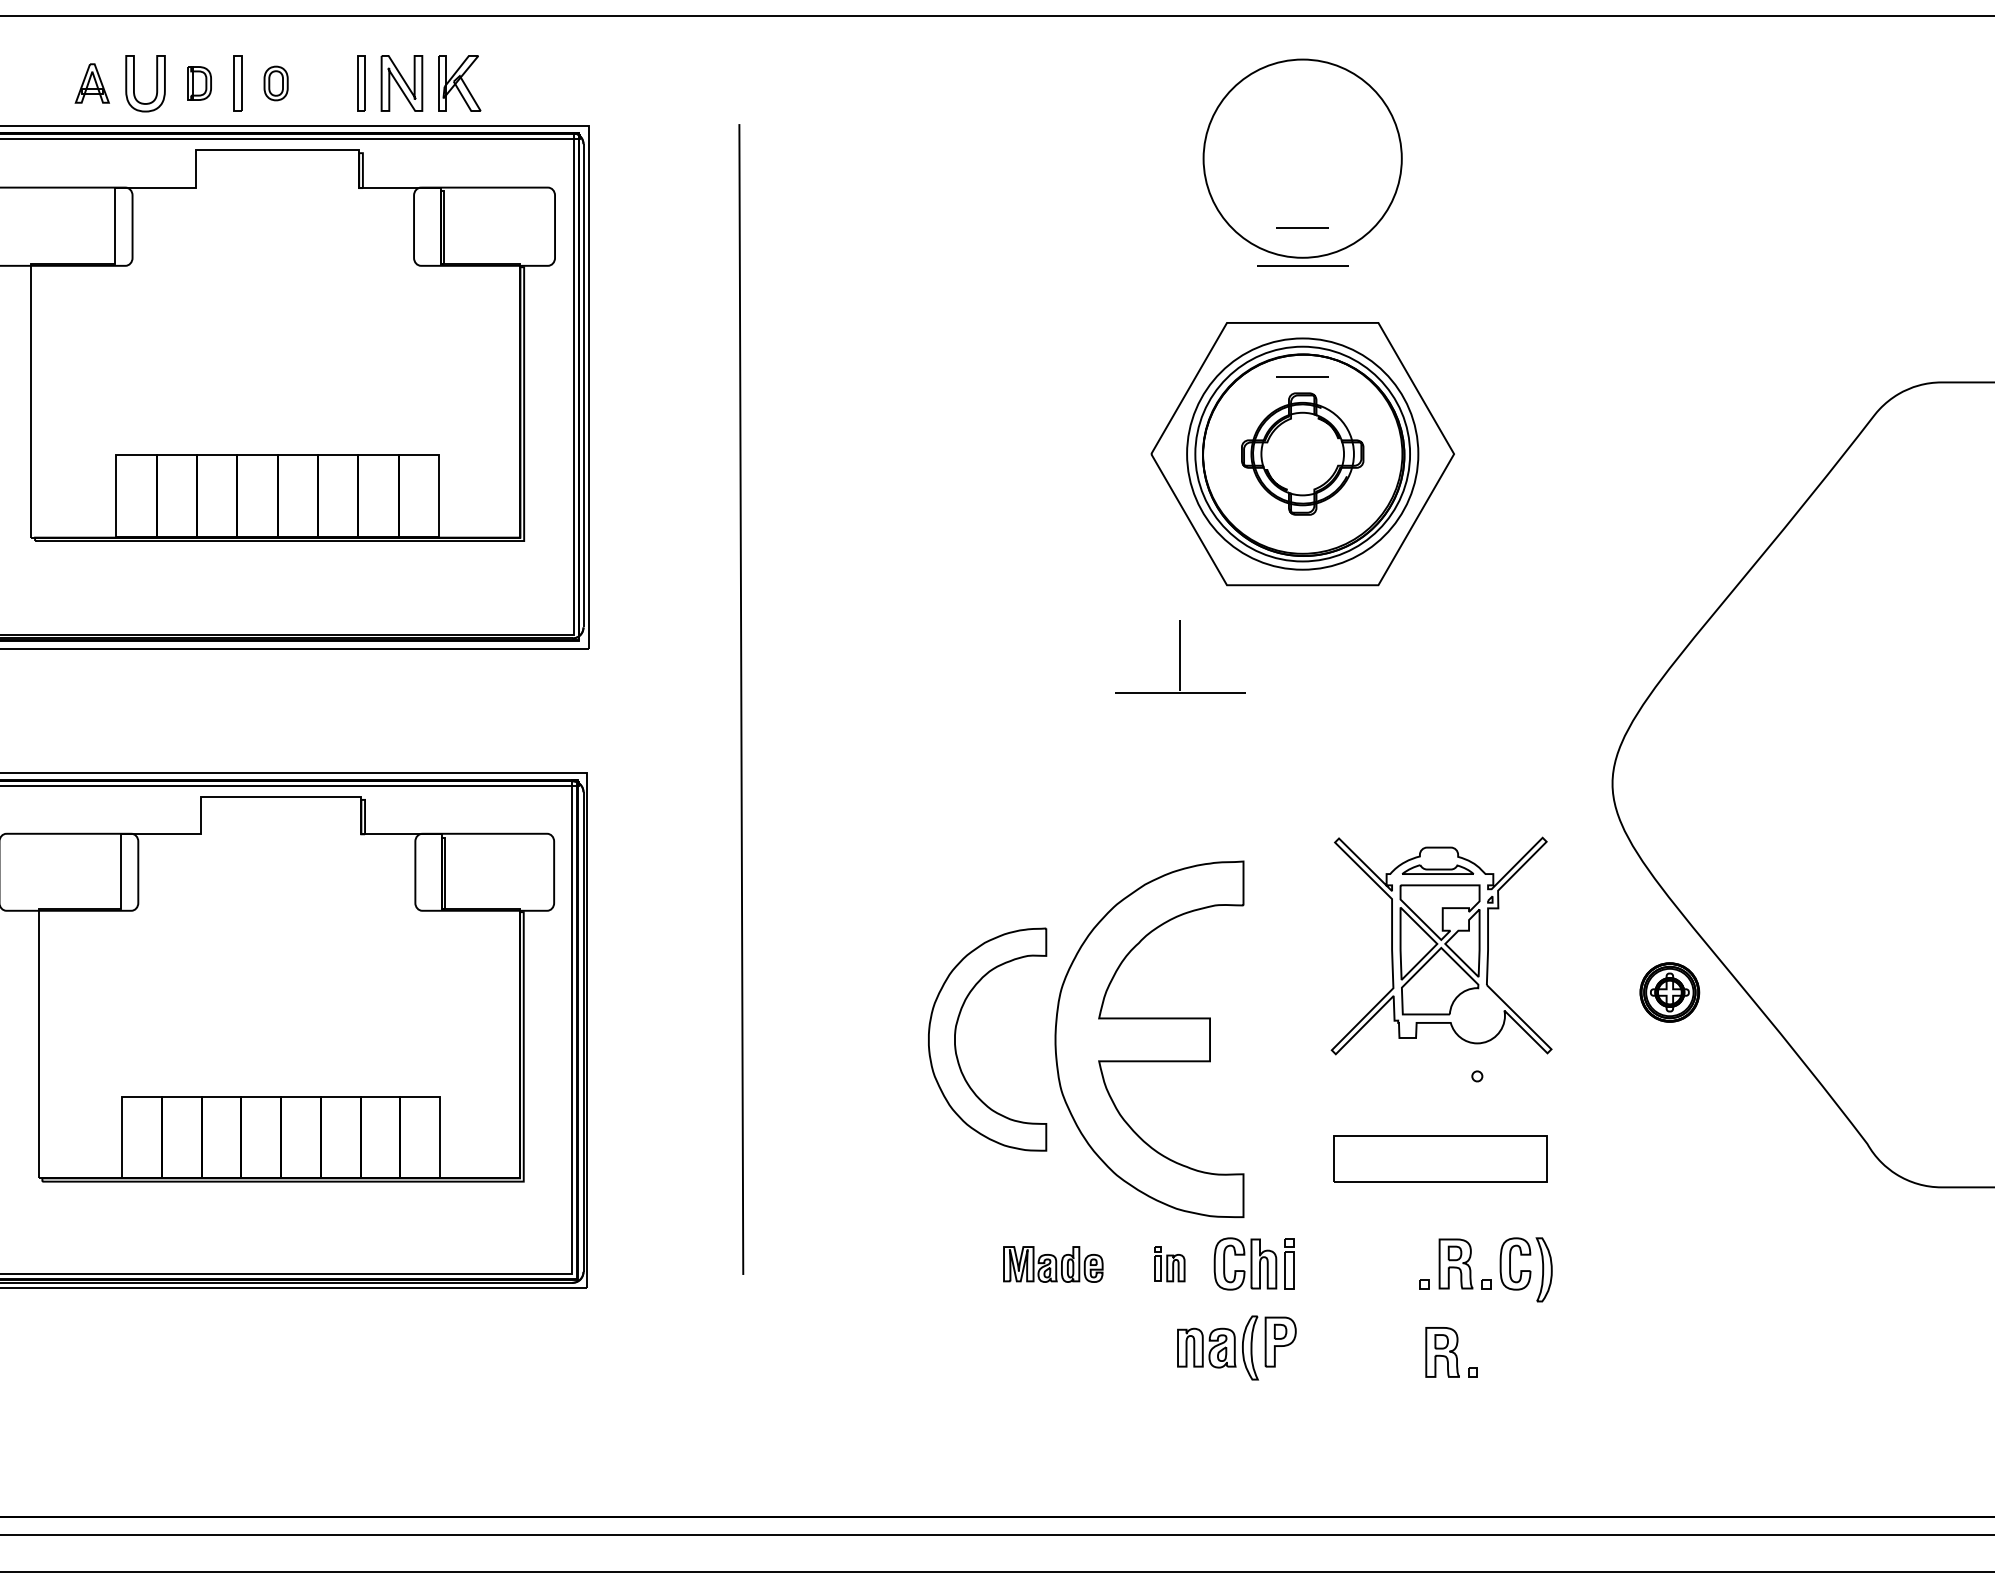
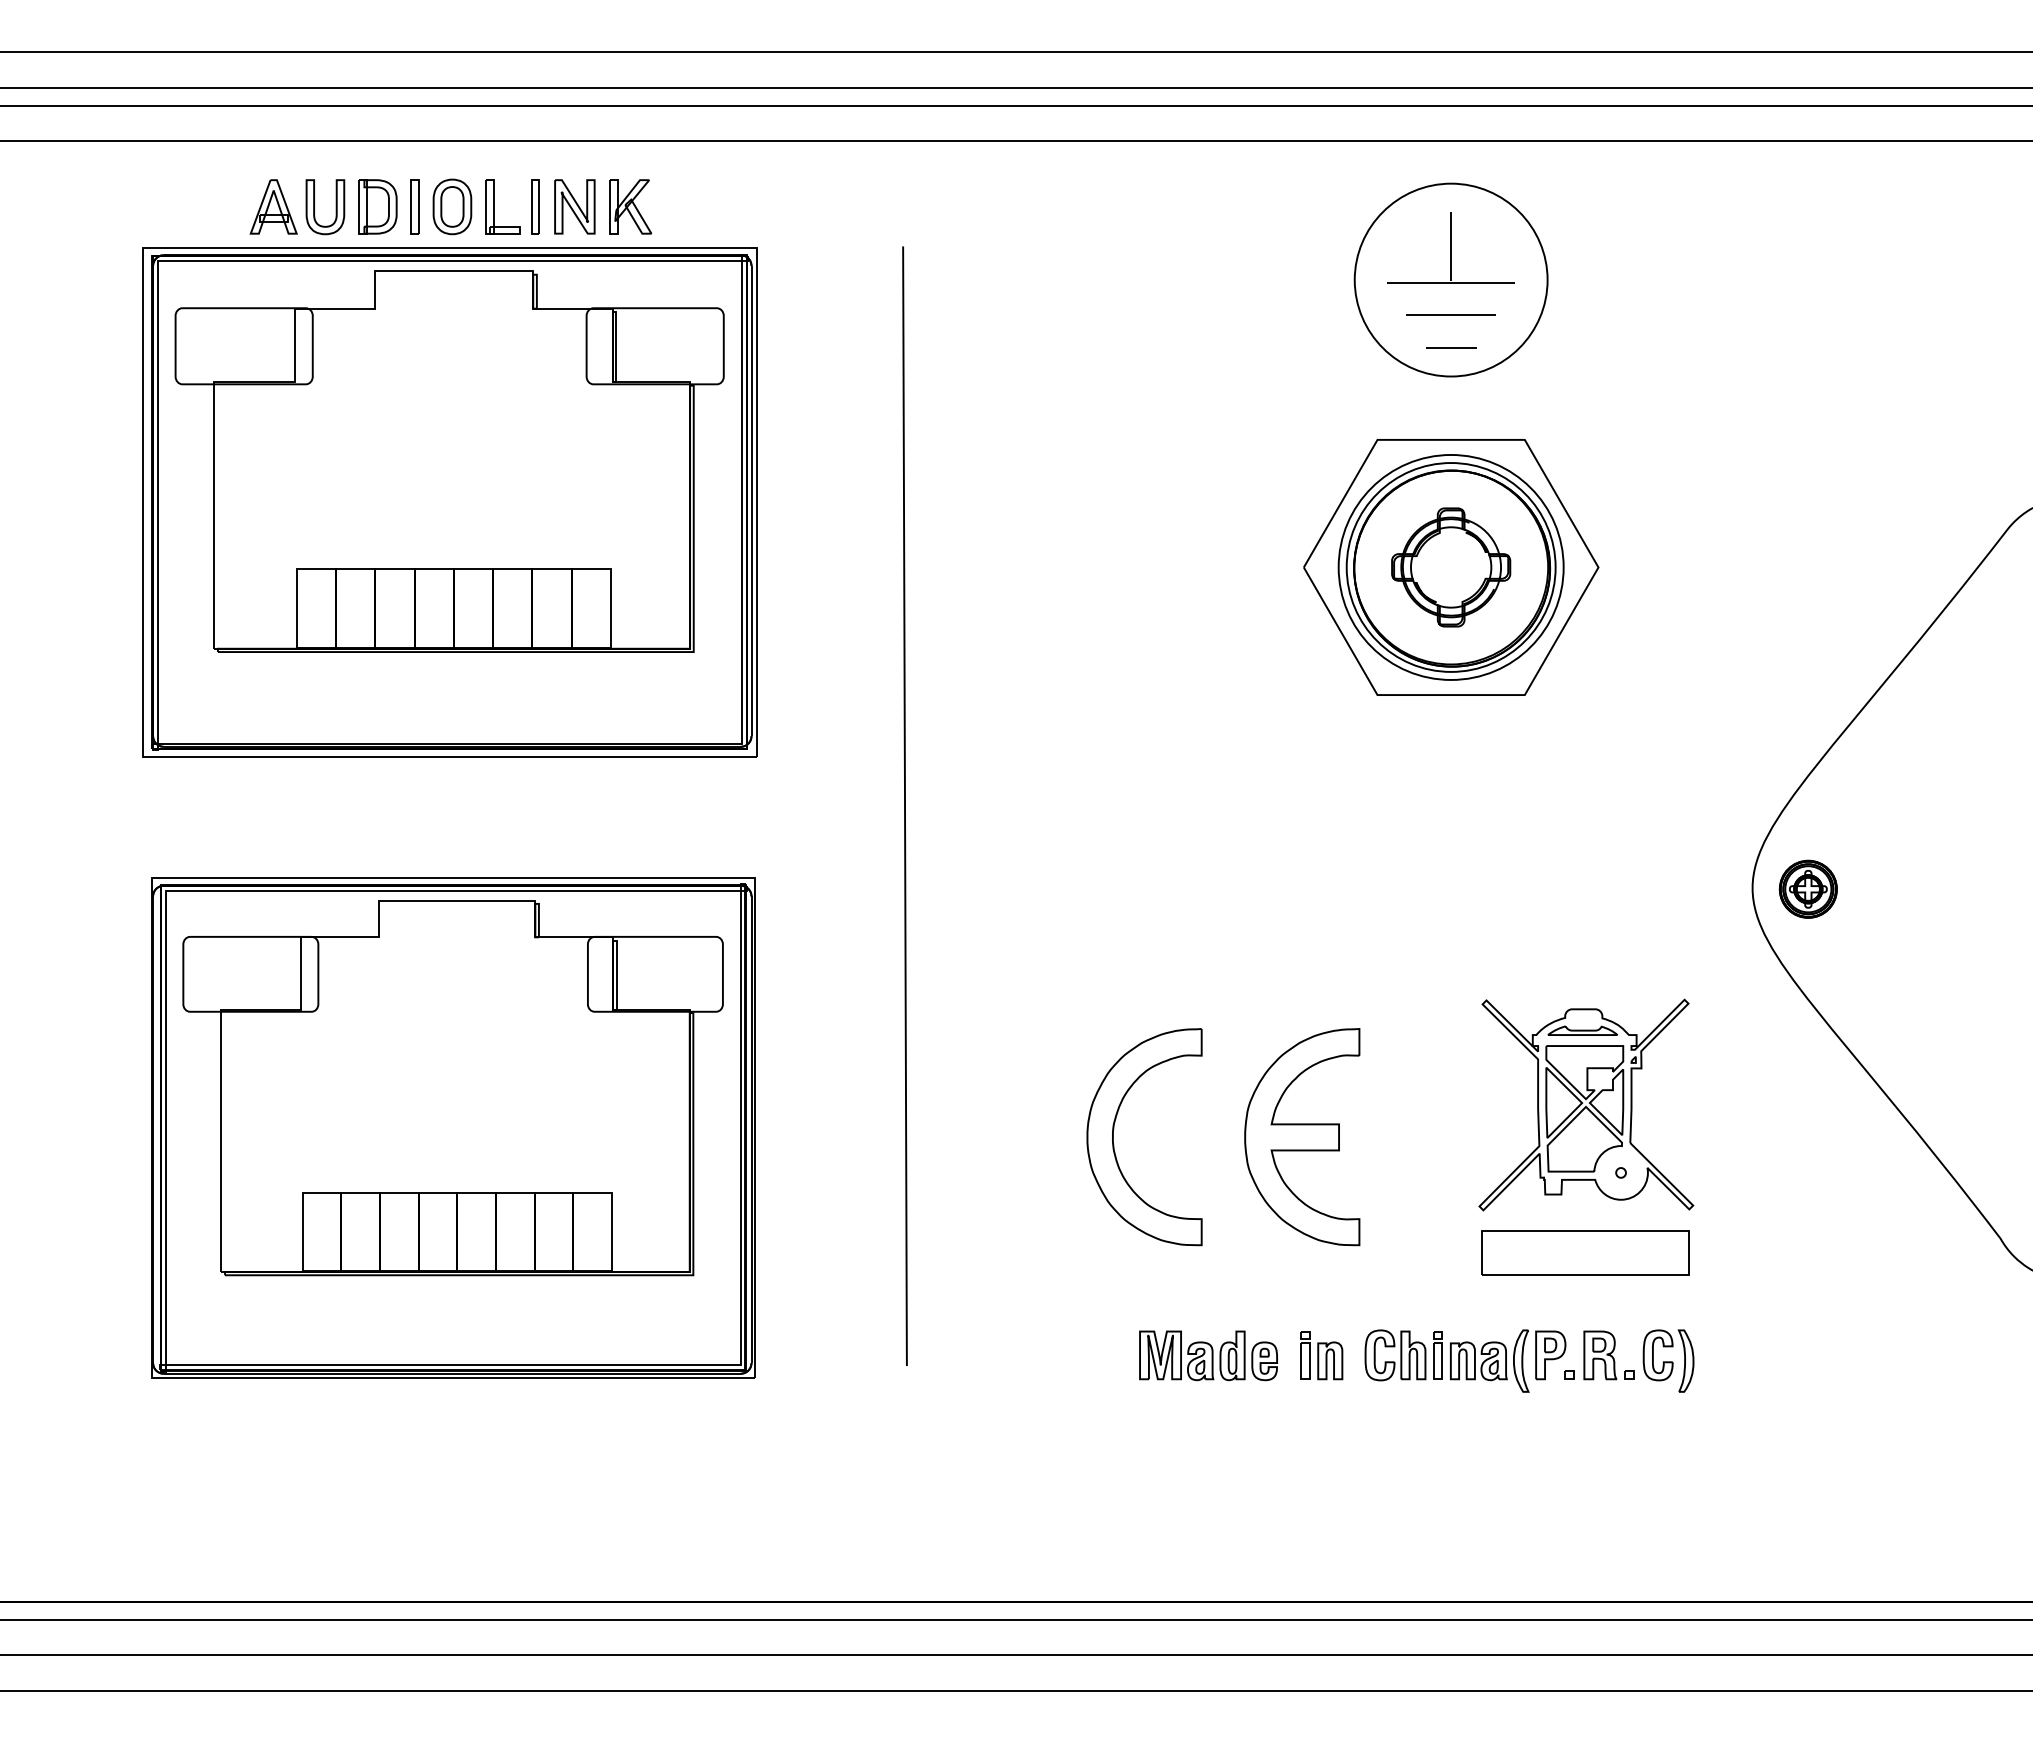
part: (92, 83) -> (273, 206), size x1.43
part: (199, 83) -> (377, 206), size x1.67
part: (276, 83) -> (452, 206), size x1.67
part: (319, 83) -> (494, 206), added
line: (1302, 264) -> (1450, 314), moved
line: (1303, 377) -> (1451, 492), removed
part: (1179, 656) -> (1450, 247), moved
part: (1441, 945) -> (1586, 1104), moved
part: (1668, 991) -> (1807, 888), moved
part: (1149, 1040) -> (1302, 1137), size x0.62
part: (1053, 1264) -> (1208, 1355), size x1.43
part: (1169, 1264) -> (1321, 1355), size x1.43
part: (1237, 1347) -> (1508, 1360), moved
part: (1451, 1352) -> (1595, 1441), removed

